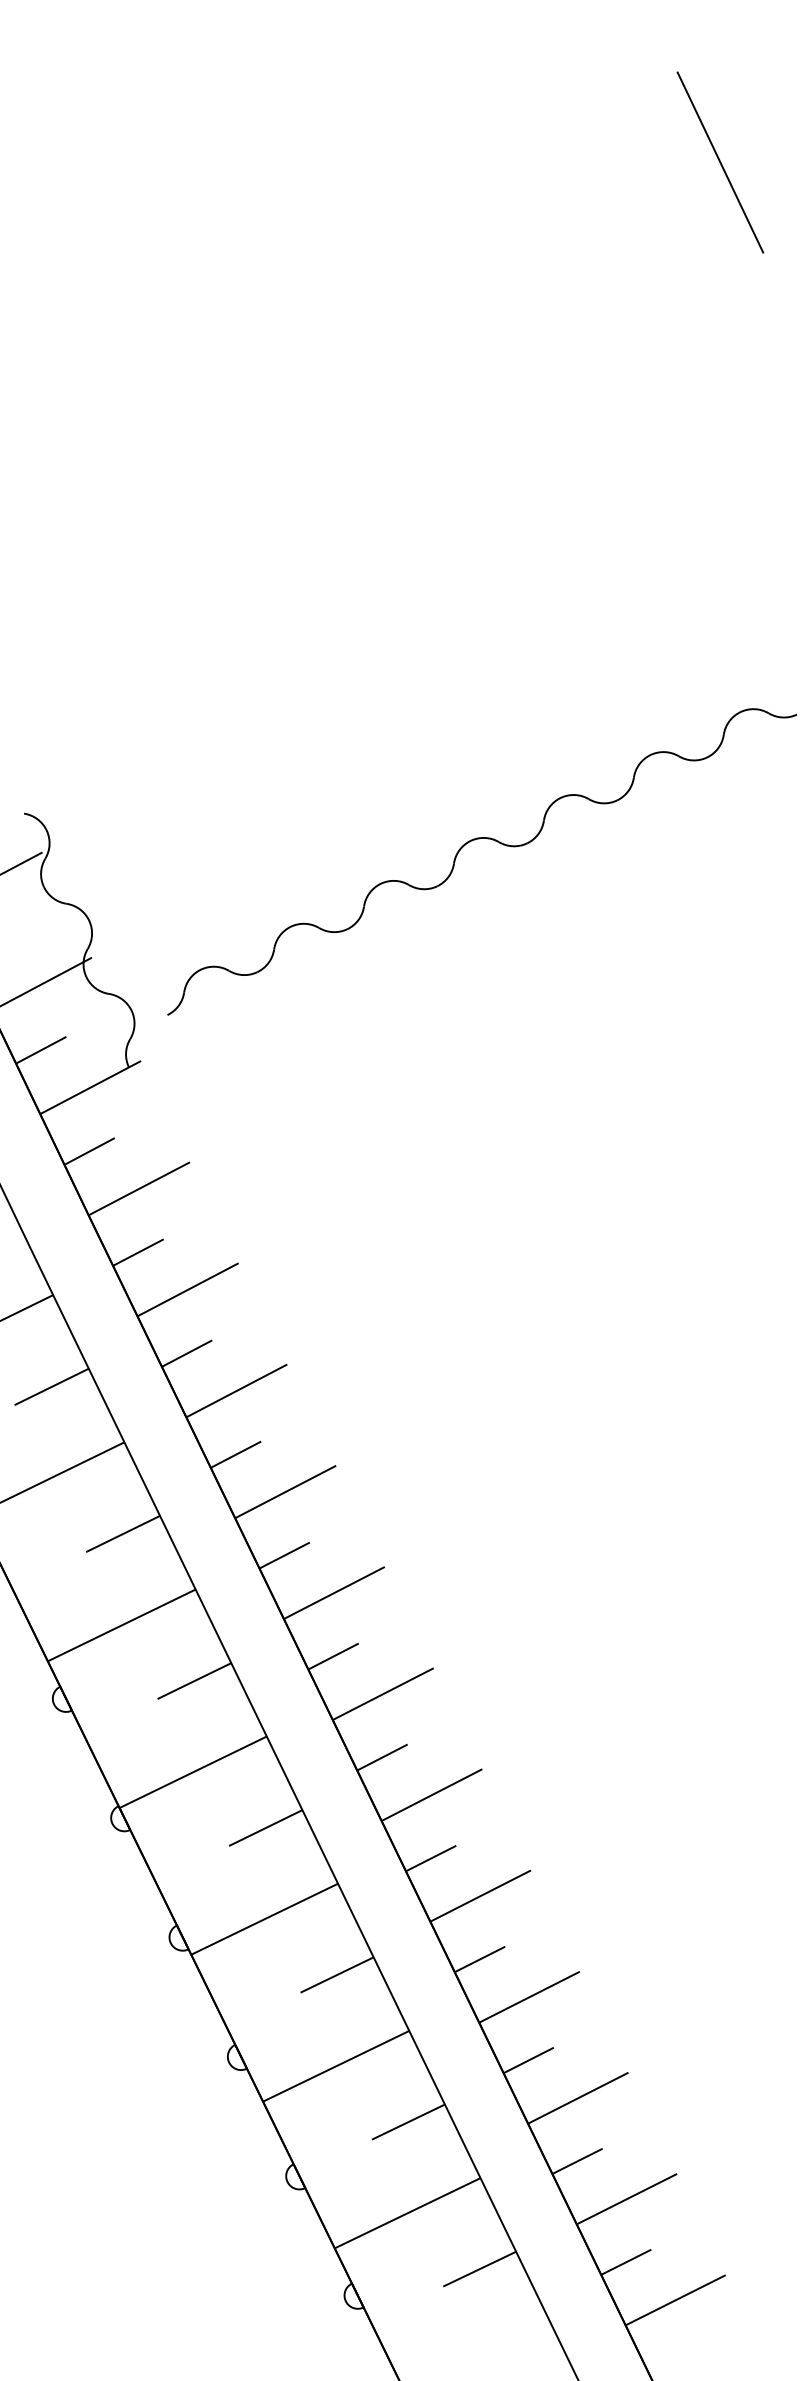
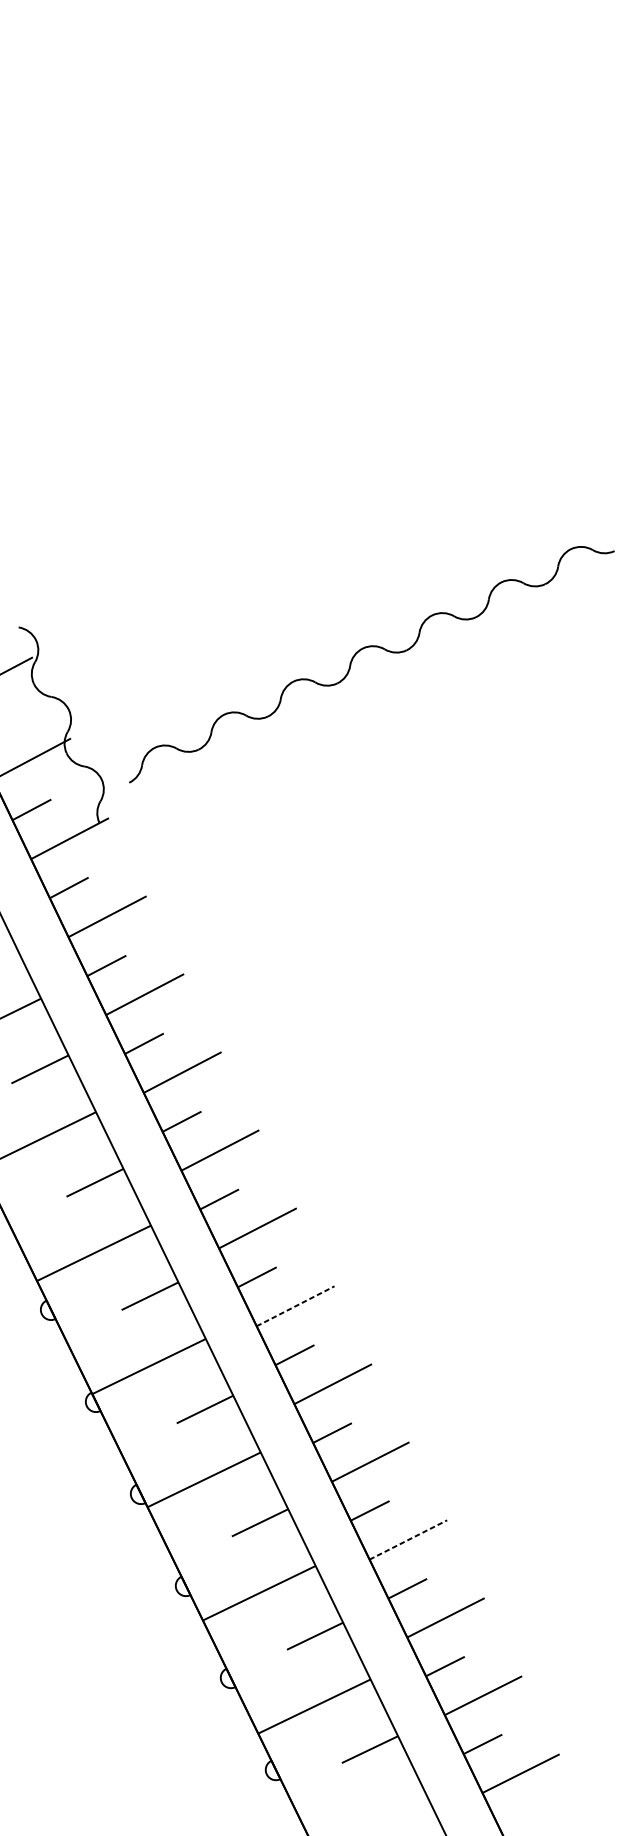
line: (720, 162) -> (555, 125), removed
line: (383, 1694) -> (295, 1306), solid -> dashed
line: (529, 1996) -> (408, 1539), solid -> dashed

